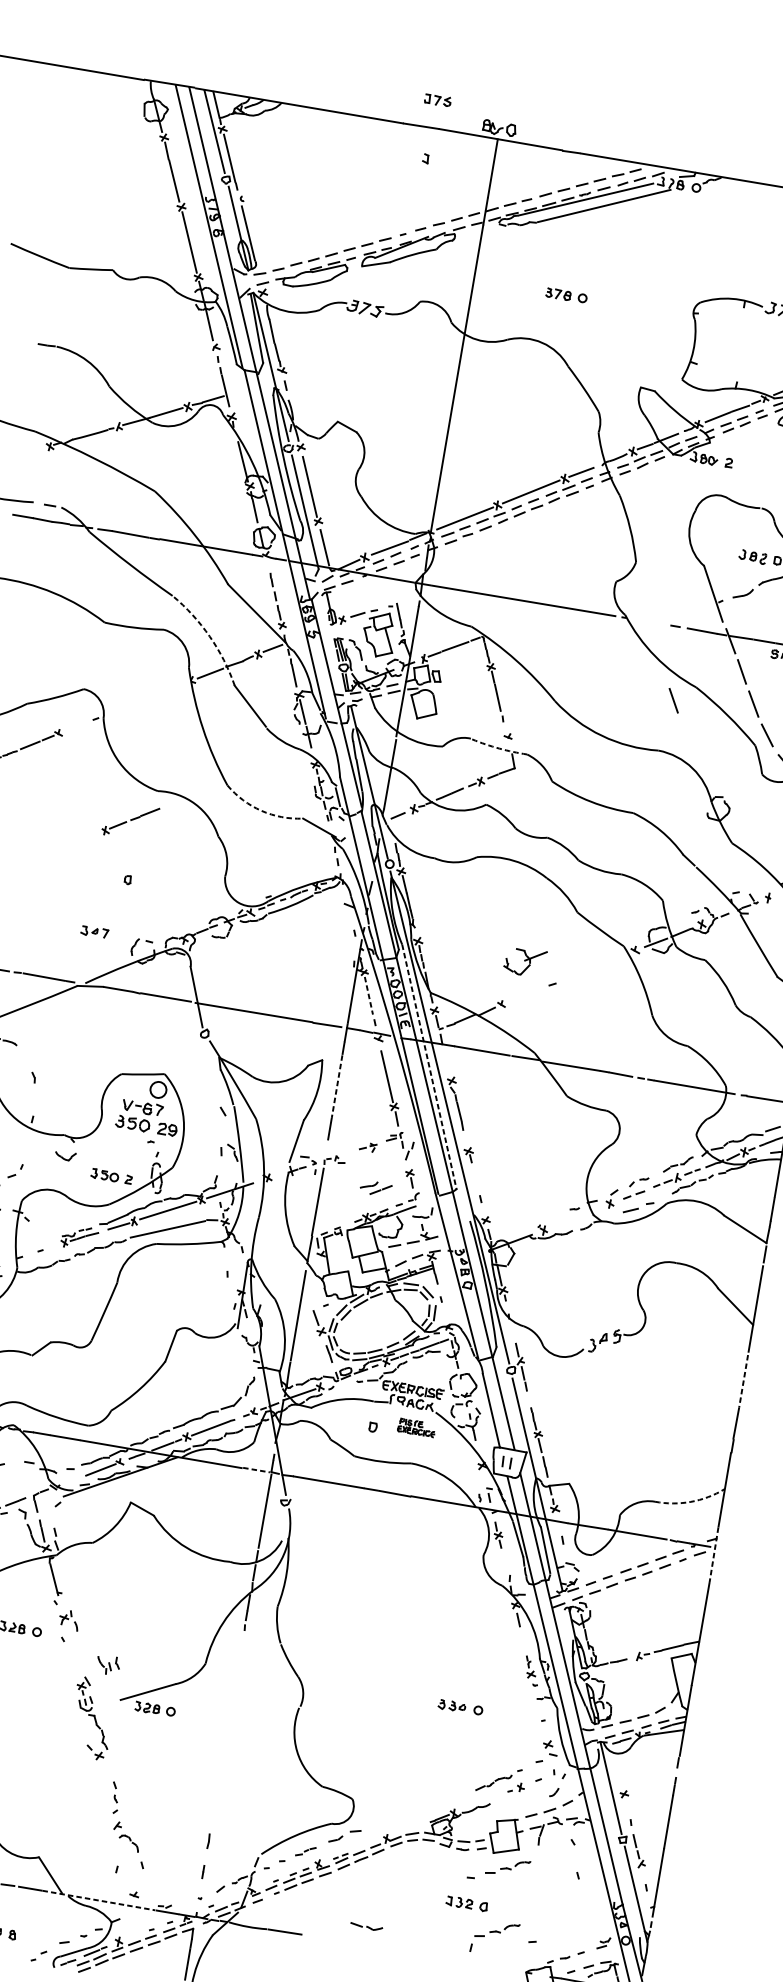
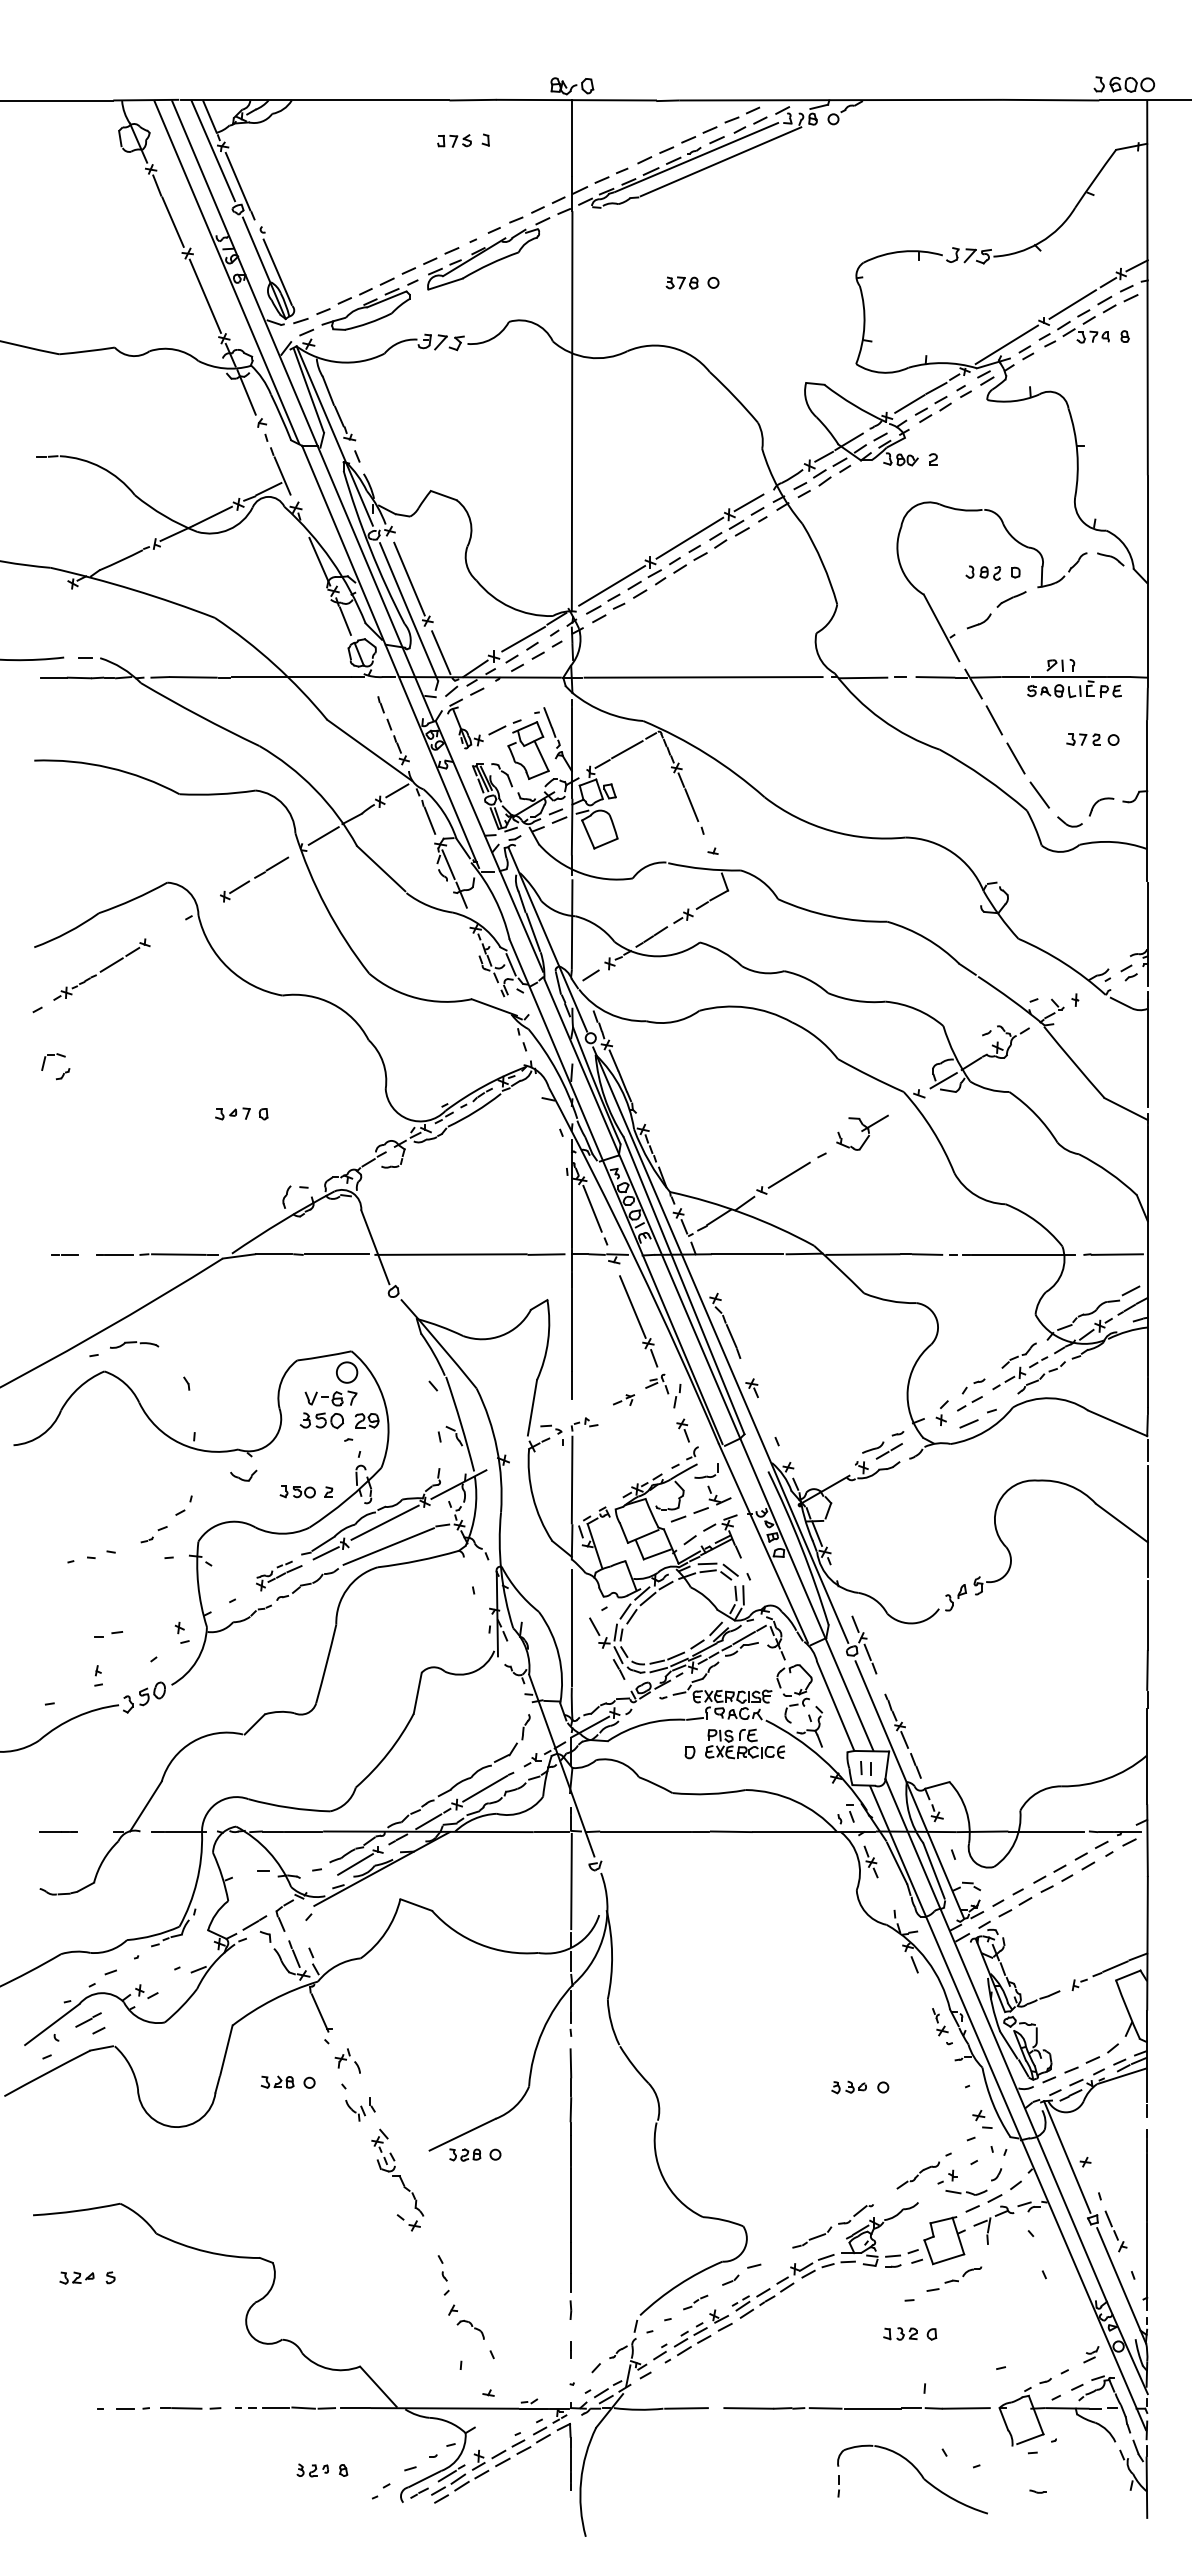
part: (437, 100) -> (454, 140), moved
line: (646, 621) -> (863, 677), added
arc: (210, 636) -> (315, 789), dashed -> solid
line: (673, 700) -> (913, 771), removed
arc: (499, 748) -> (704, 868), dashed -> solid
arc: (261, 810) -> (417, 998), dashed -> solid
part: (130, 821) -> (254, 879), moved
part: (94, 931) -> (232, 1113), moved
part: (525, 961) -> (862, 1132), moved
line: (524, 994) -> (788, 1174), added
line: (368, 995) -> (592, 1208), dashed -> solid
line: (429, 1067) -> (684, 1286), dashed -> solid
line: (336, 1086) -> (571, 1330), dashed -> solid
part: (375, 1188) -> (882, 1450), moved
line: (743, 1382) -> (1147, 1616), dashed -> solid
part: (417, 1427) -> (745, 1743), size x1.67
line: (256, 1470) -> (552, 1831), dashed -> solid
arc: (691, 1501) -> (1107, 1778), dashed -> solid
line: (713, 1555) -> (1147, 1841), dashed -> solid
part: (108, 1665) -> (360, 2109), moved
part: (226, 1733) -> (570, 2170), added
part: (421, 1810) -> (832, 2226), added
line: (99, 1900) -> (445, 2408), dashed -> solid
part: (366, 1926) -> (966, 2192), moved
part: (497, 1930) -> (954, 2360), removed
line: (415, 1954) -> (856, 2408), added

